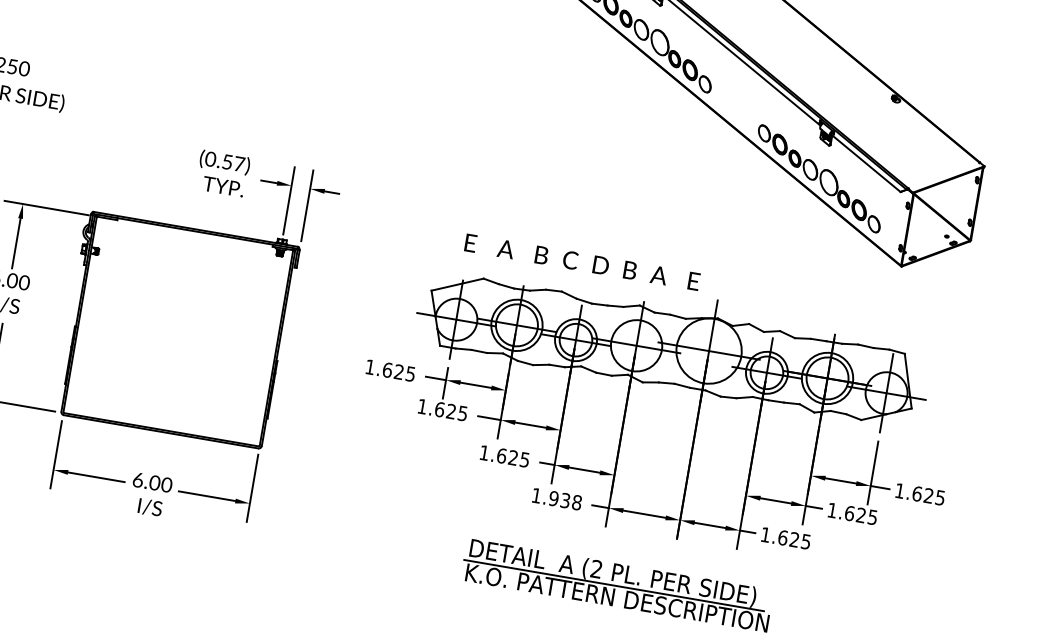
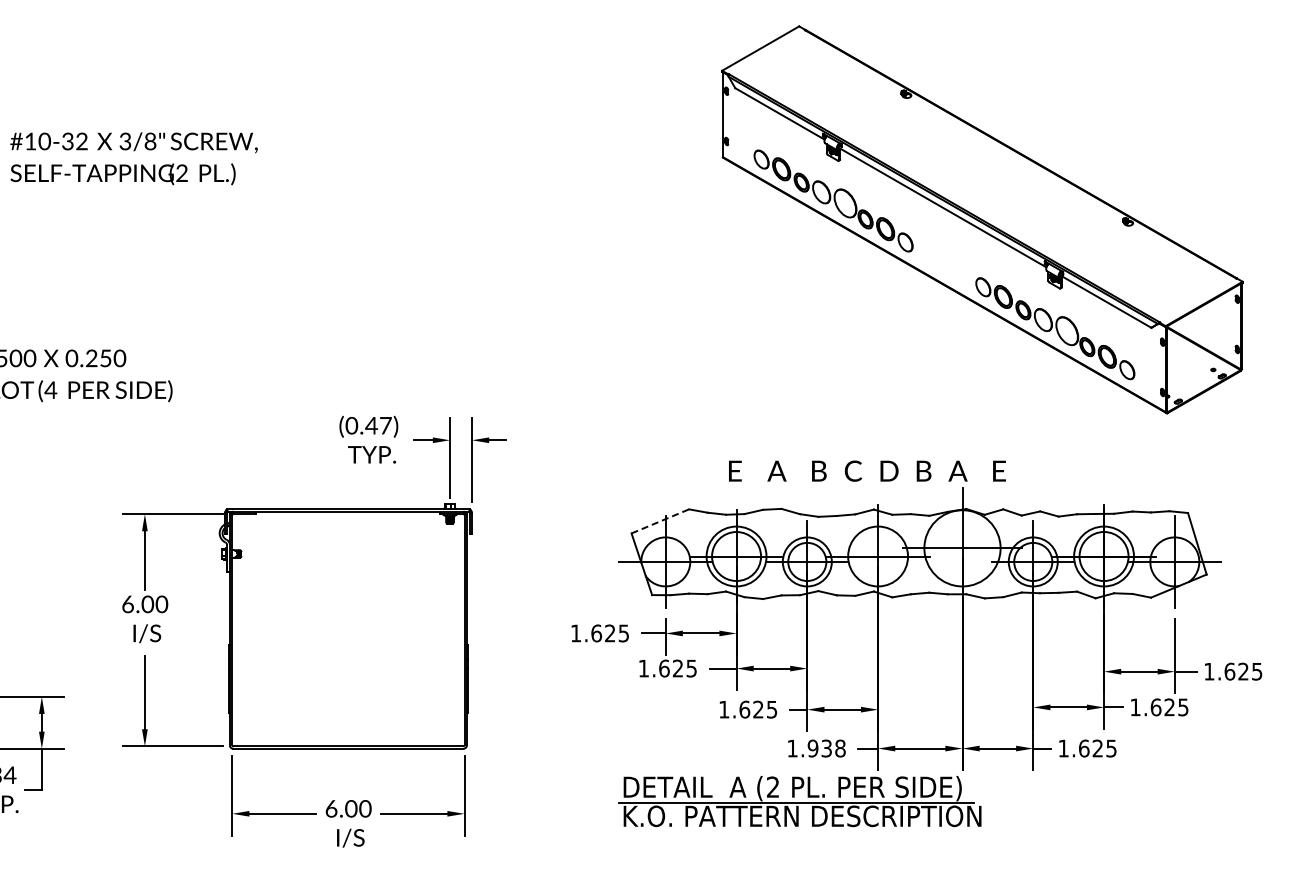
text: (227, 161) -> (371, 425), (0.57) -> (0.47)
text: (582, 261) -> (867, 470), moved
line: (457, 284) -> (660, 521), solid -> dashed
part: (616, 585) -> (799, 801), moved

